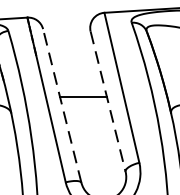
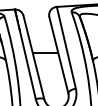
line: (107, 102) -> (58, 55), dashed -> solid
line: (61, 105) -> (33, 57), dashed -> solid

